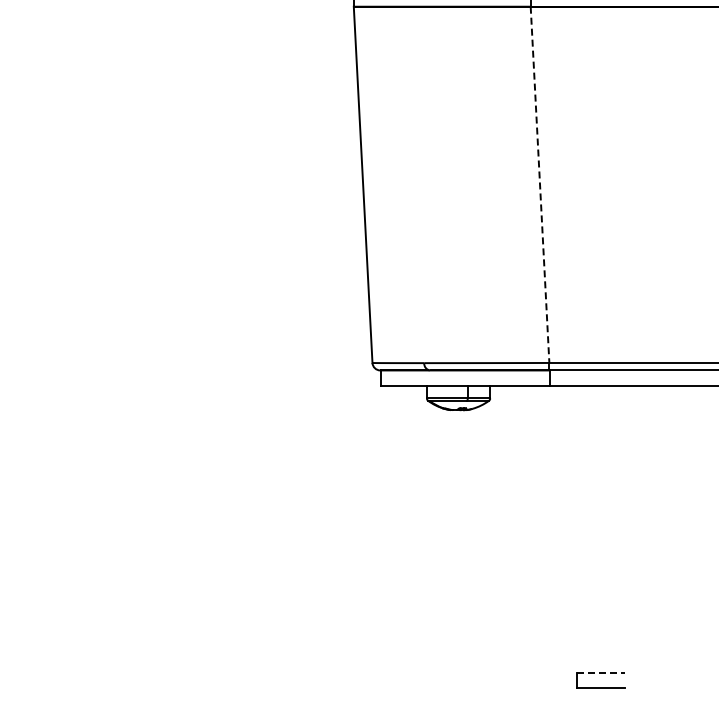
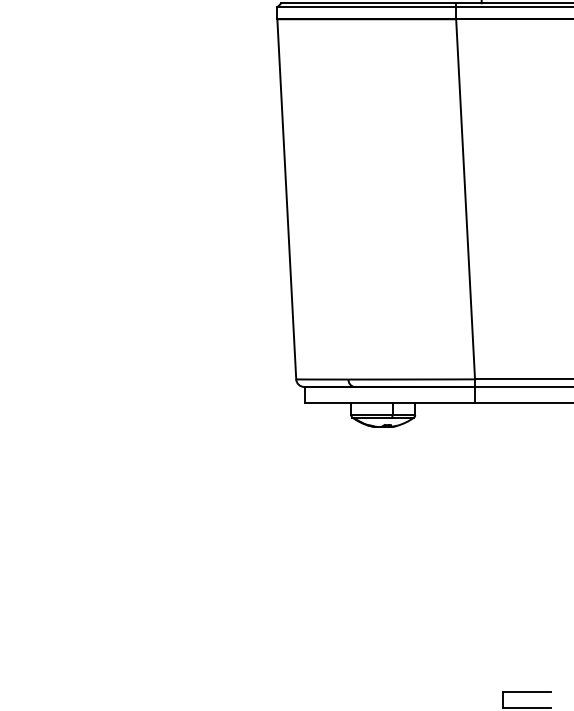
line: (540, 185) -> (466, 199), dashed -> solid
line: (600, 672) -> (526, 692), dashed -> solid

